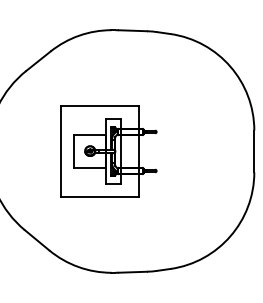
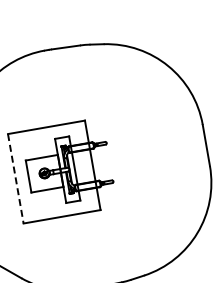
line: (60, 152) -> (15, 179), solid -> dashed

